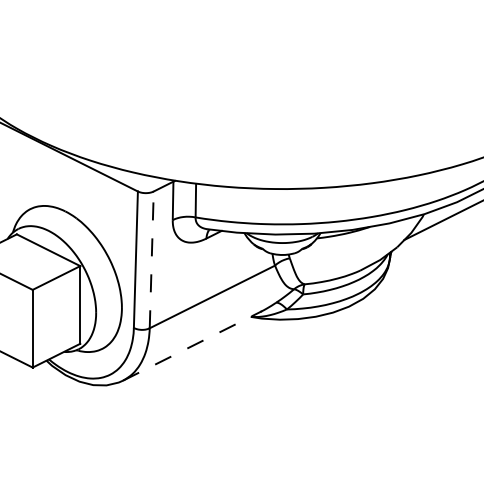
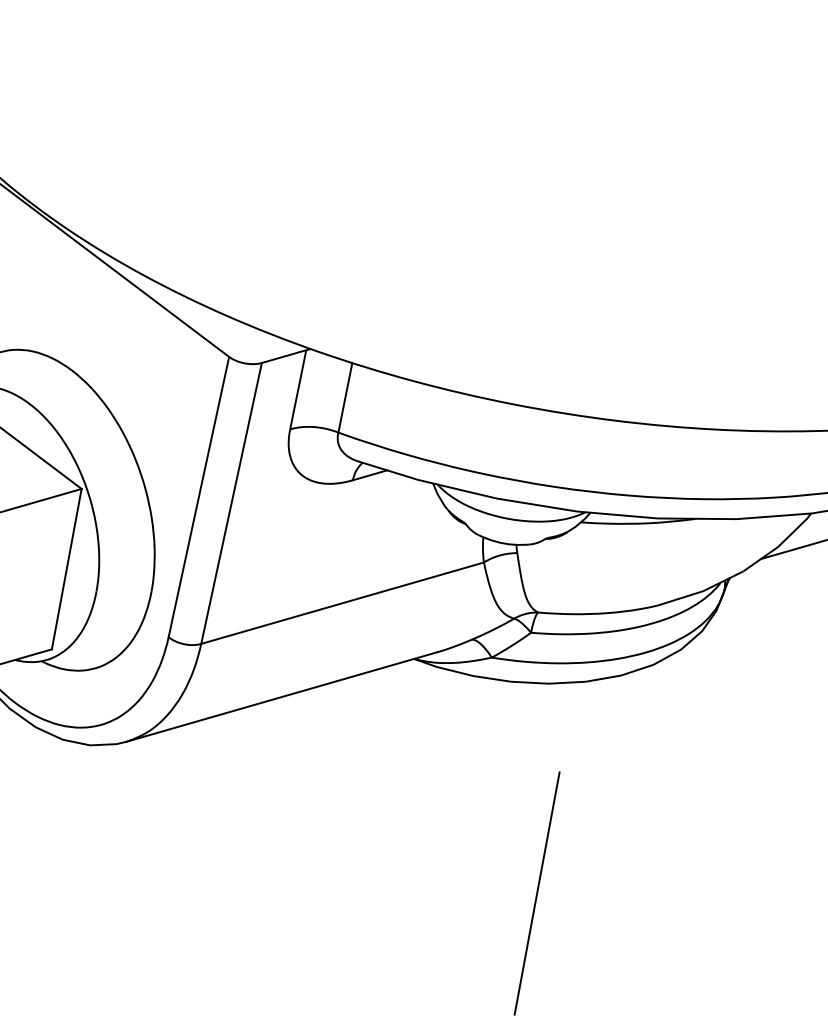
line: (151, 259) -> (231, 502), dashed -> solid
line: (192, 345) -> (282, 695), dashed -> solid
line: (328, 415) -> (537, 892), added

